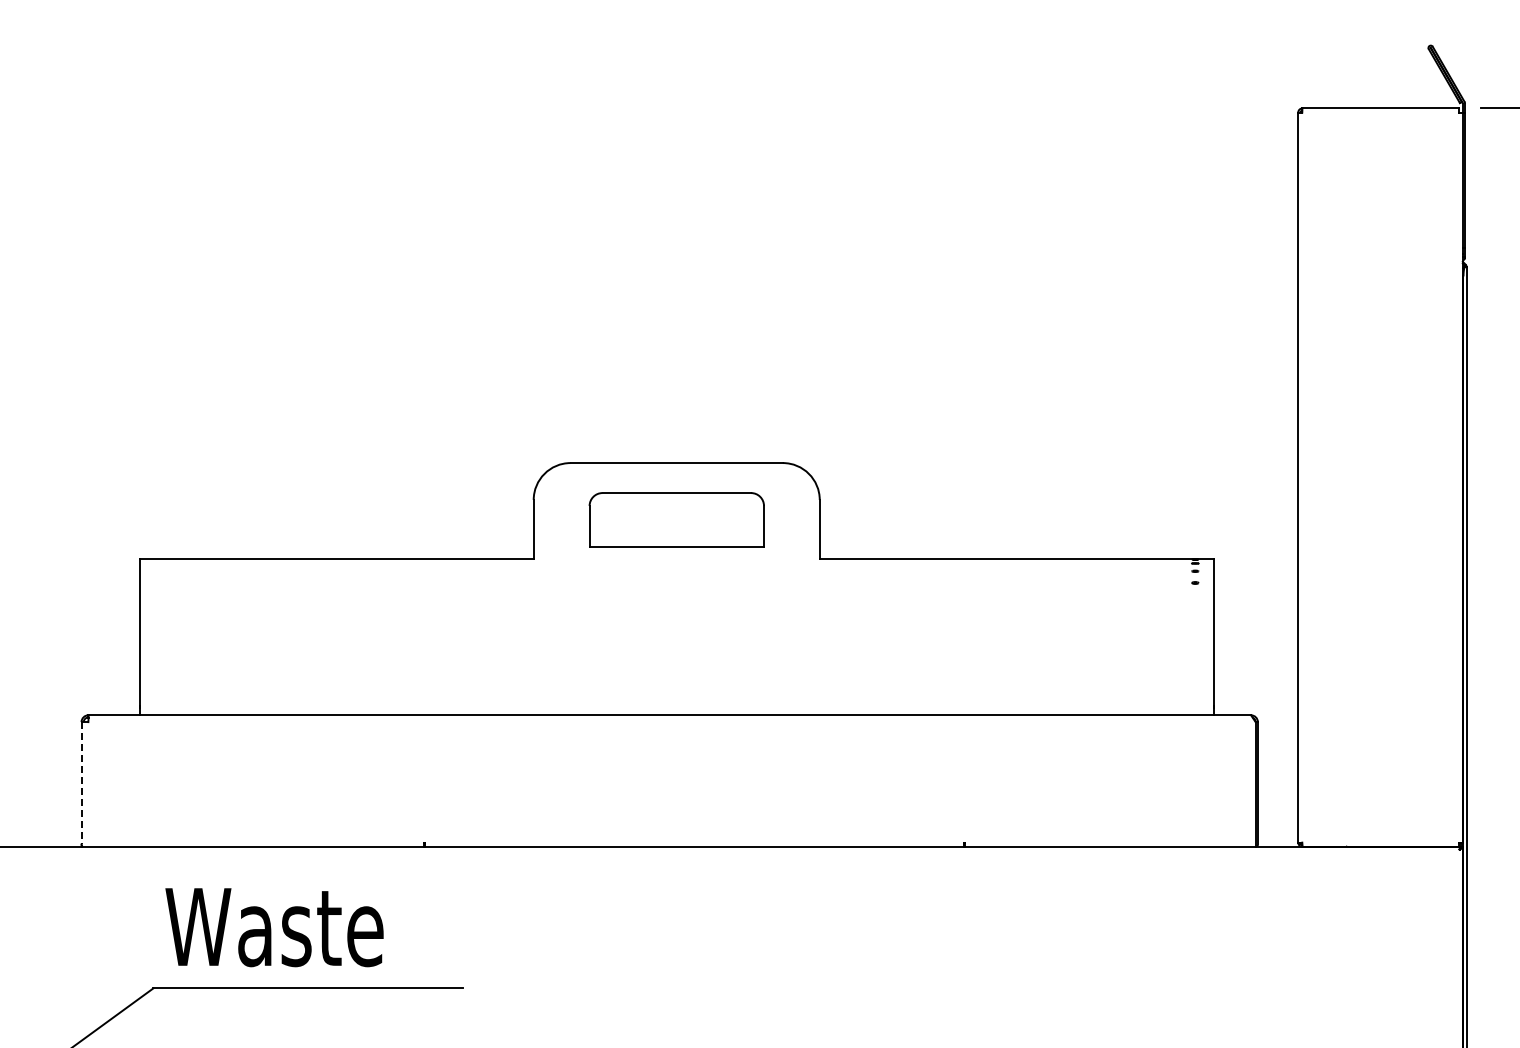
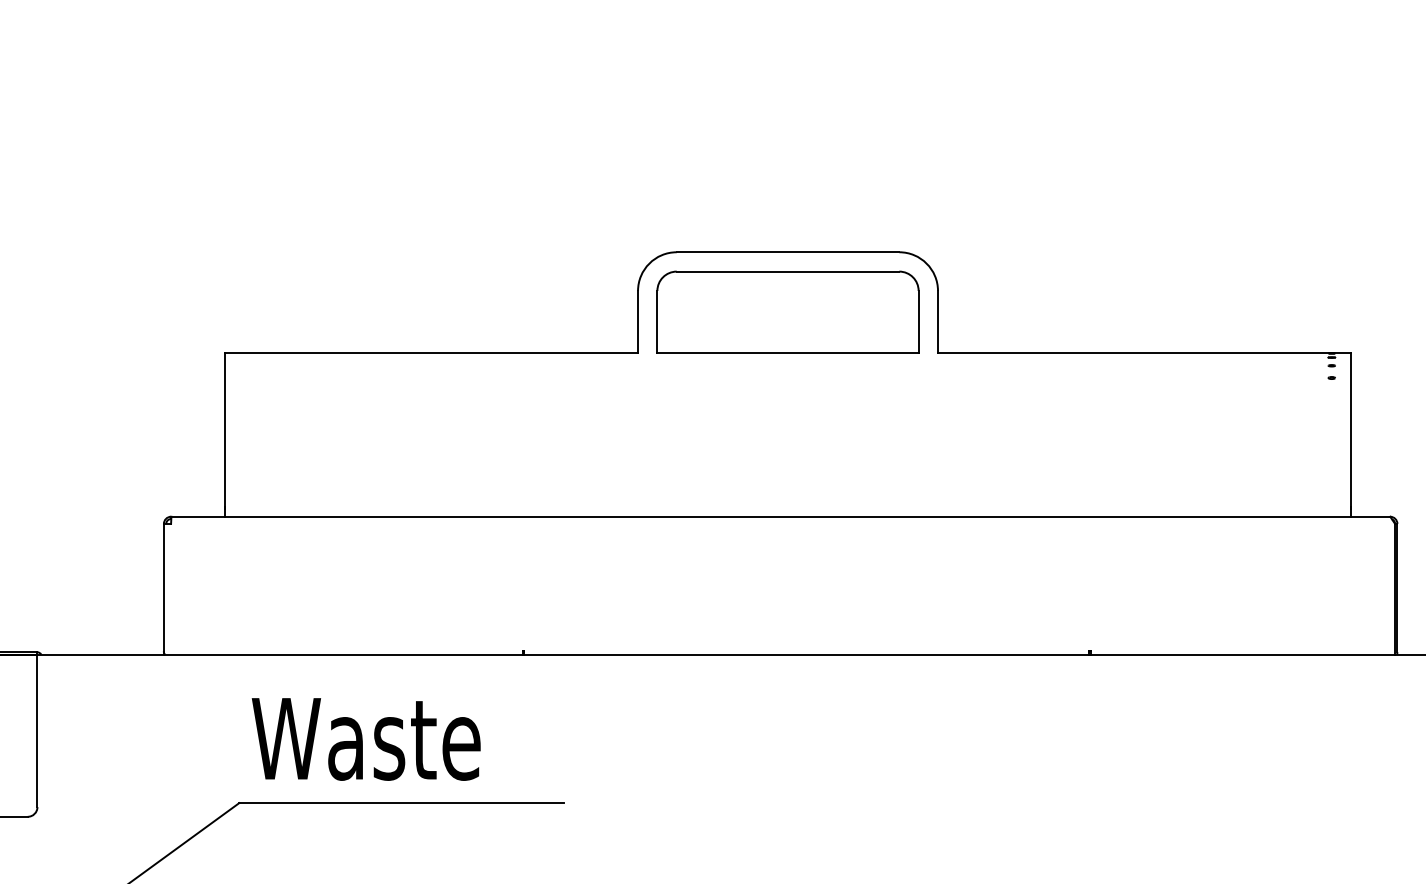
part: (676, 519) -> (787, 311), size x1.43
line: (81, 783) -> (163, 588), dashed -> solid

